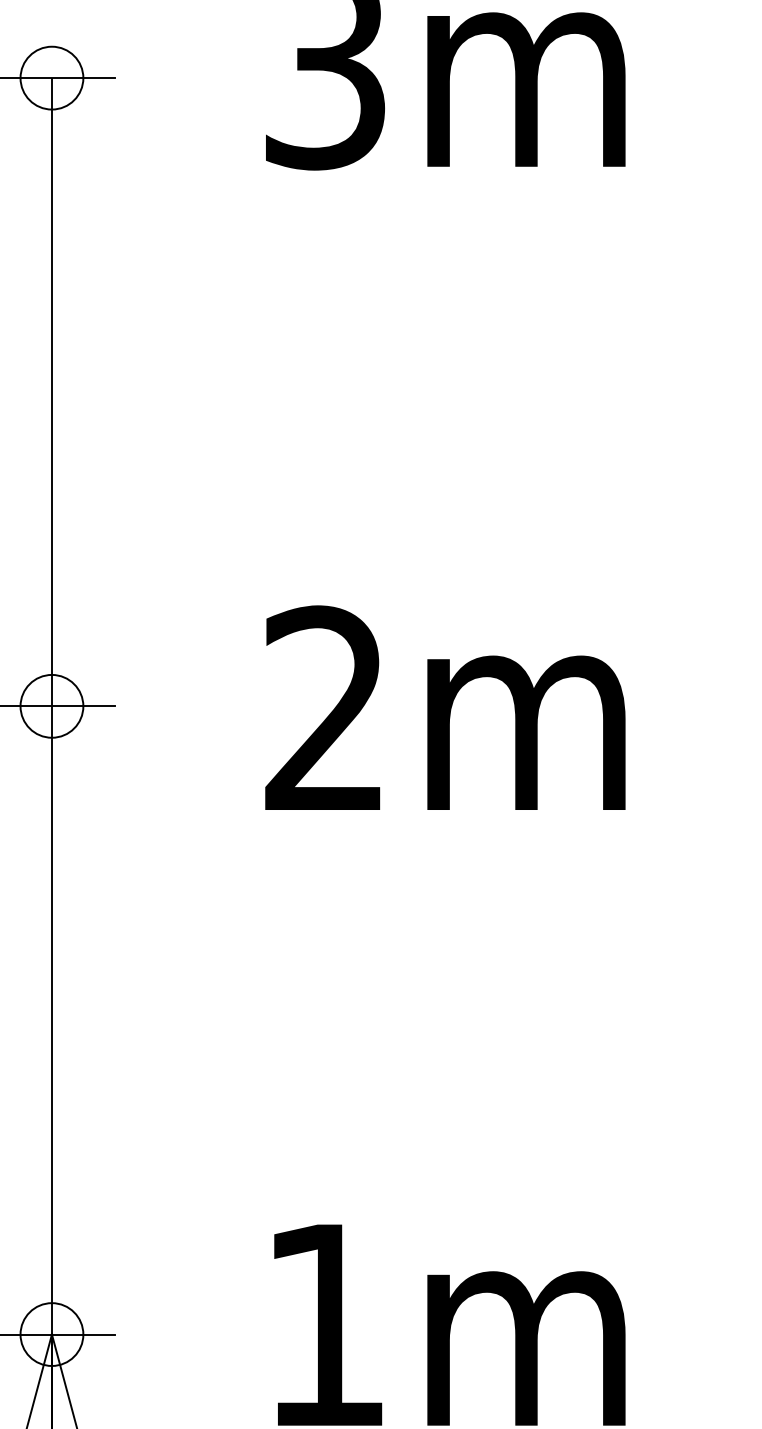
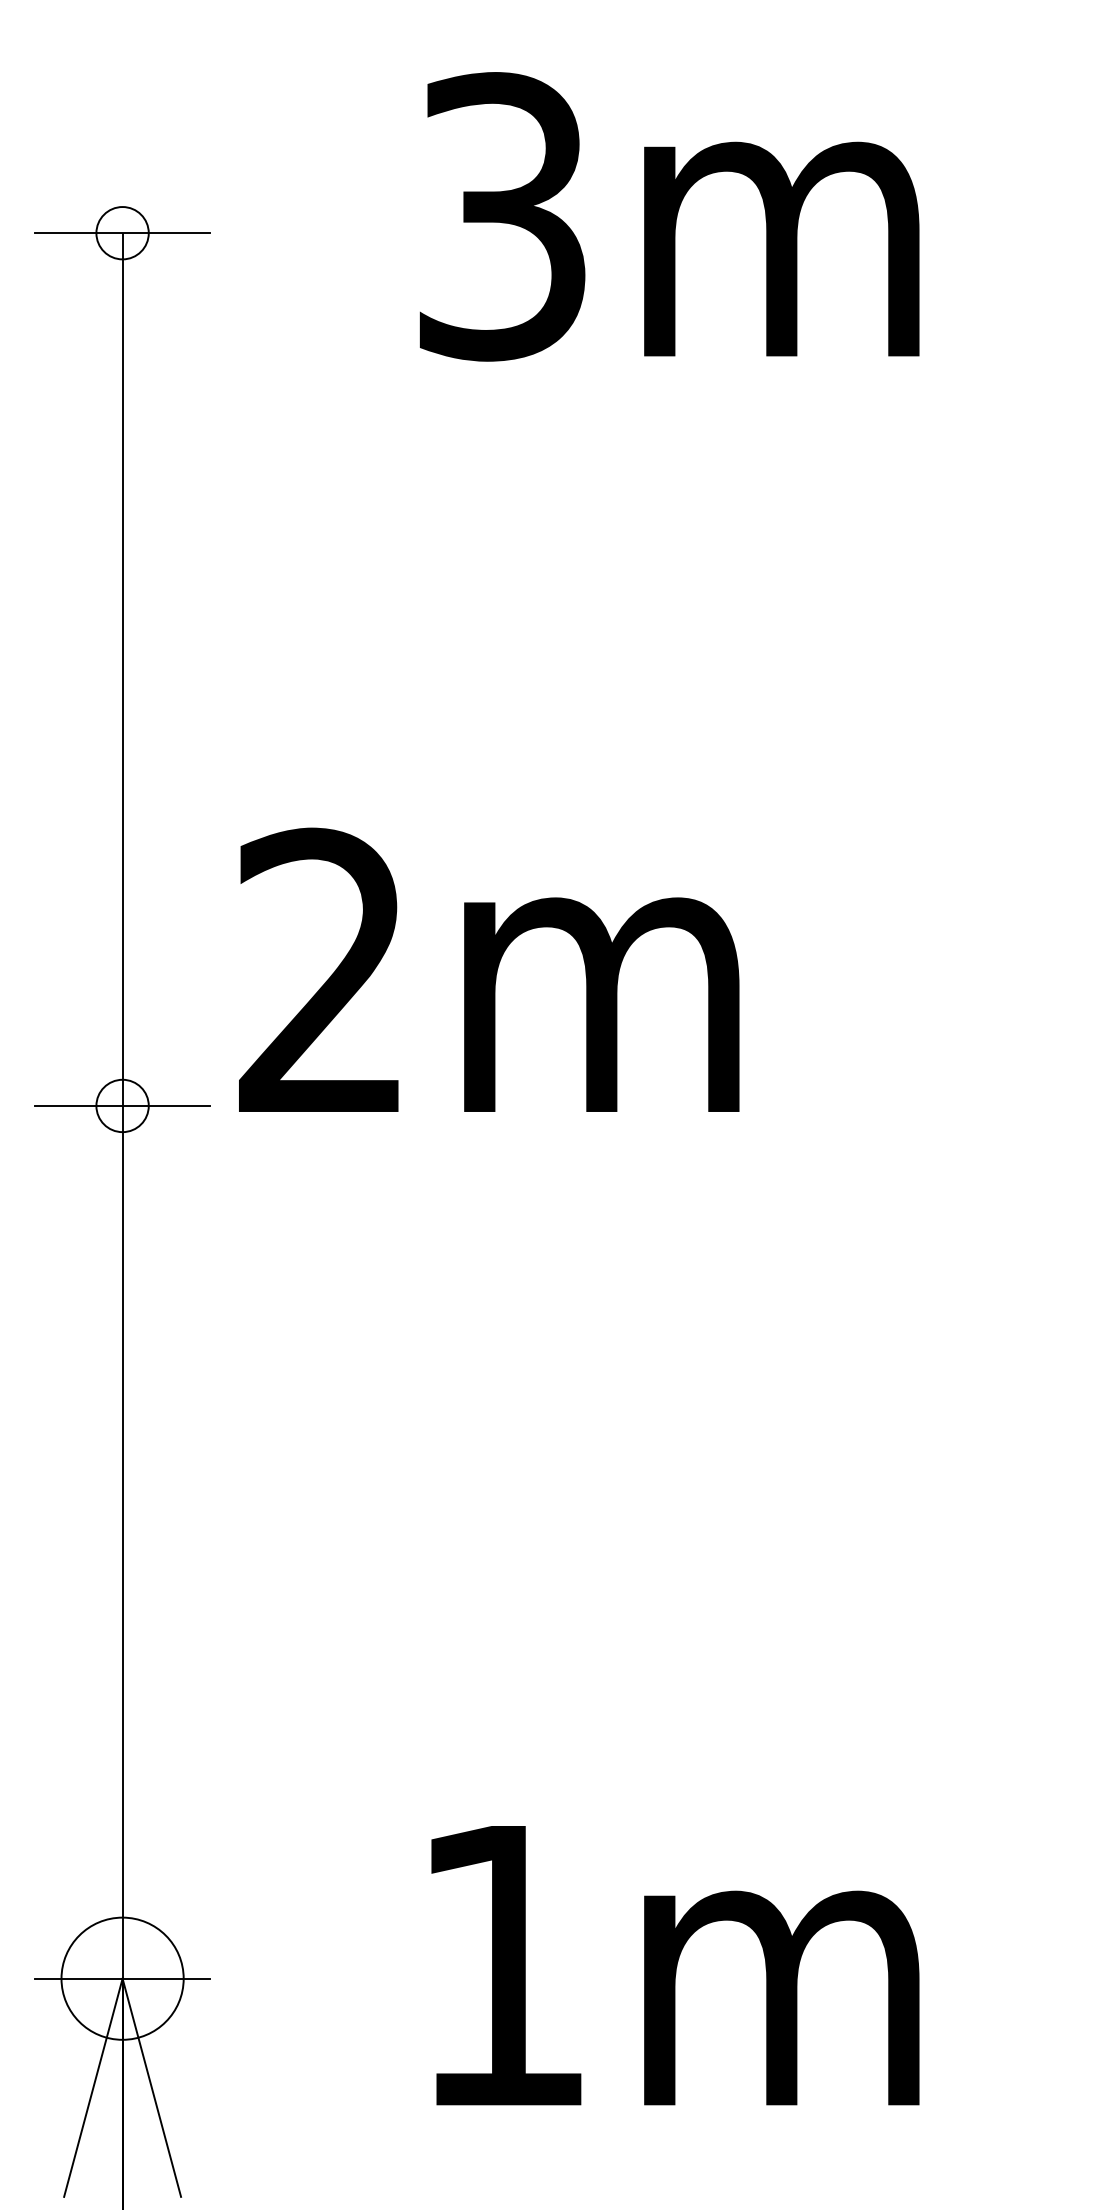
circle: (51, 77) -> (122, 232), size x0.6
circle: (51, 706) -> (122, 1105), size x0.6
text: (445, 707) -> (489, 969), moved
circle: (51, 1334) -> (122, 1978), size x1.4

